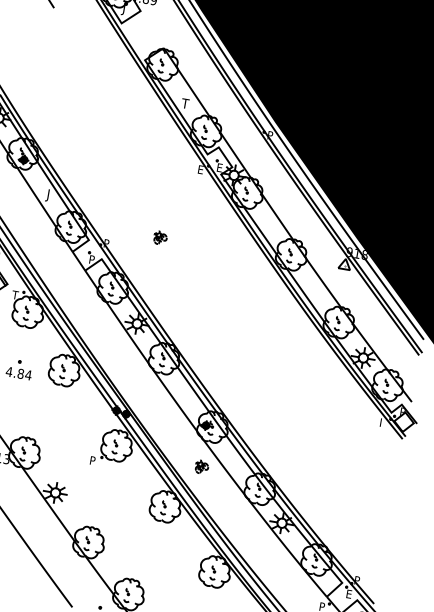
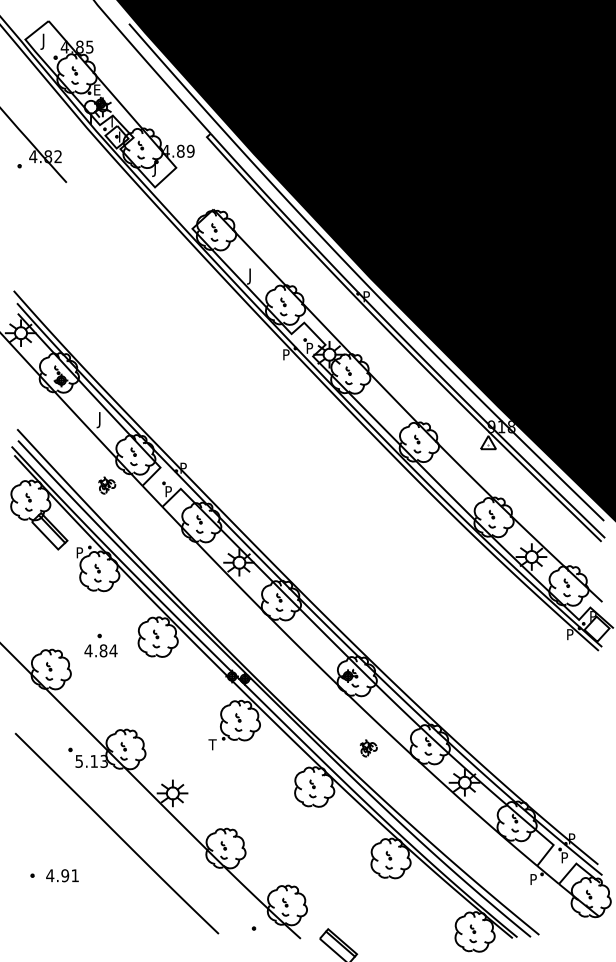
text: (185, 104) -> (252, 276), T -> J
text: (220, 167) -> (310, 347), E -> P
text: (200, 169) -> (286, 354), E -> P
part: (160, 238) -> (107, 485), moved
text: (15, 294) -> (79, 552), T -> P
text: (383, 421) -> (570, 632), I -> P
text: (92, 460) -> (212, 744), P -> T
part: (201, 467) -> (368, 748), moved
text: (349, 594) -> (565, 857), E -> P

